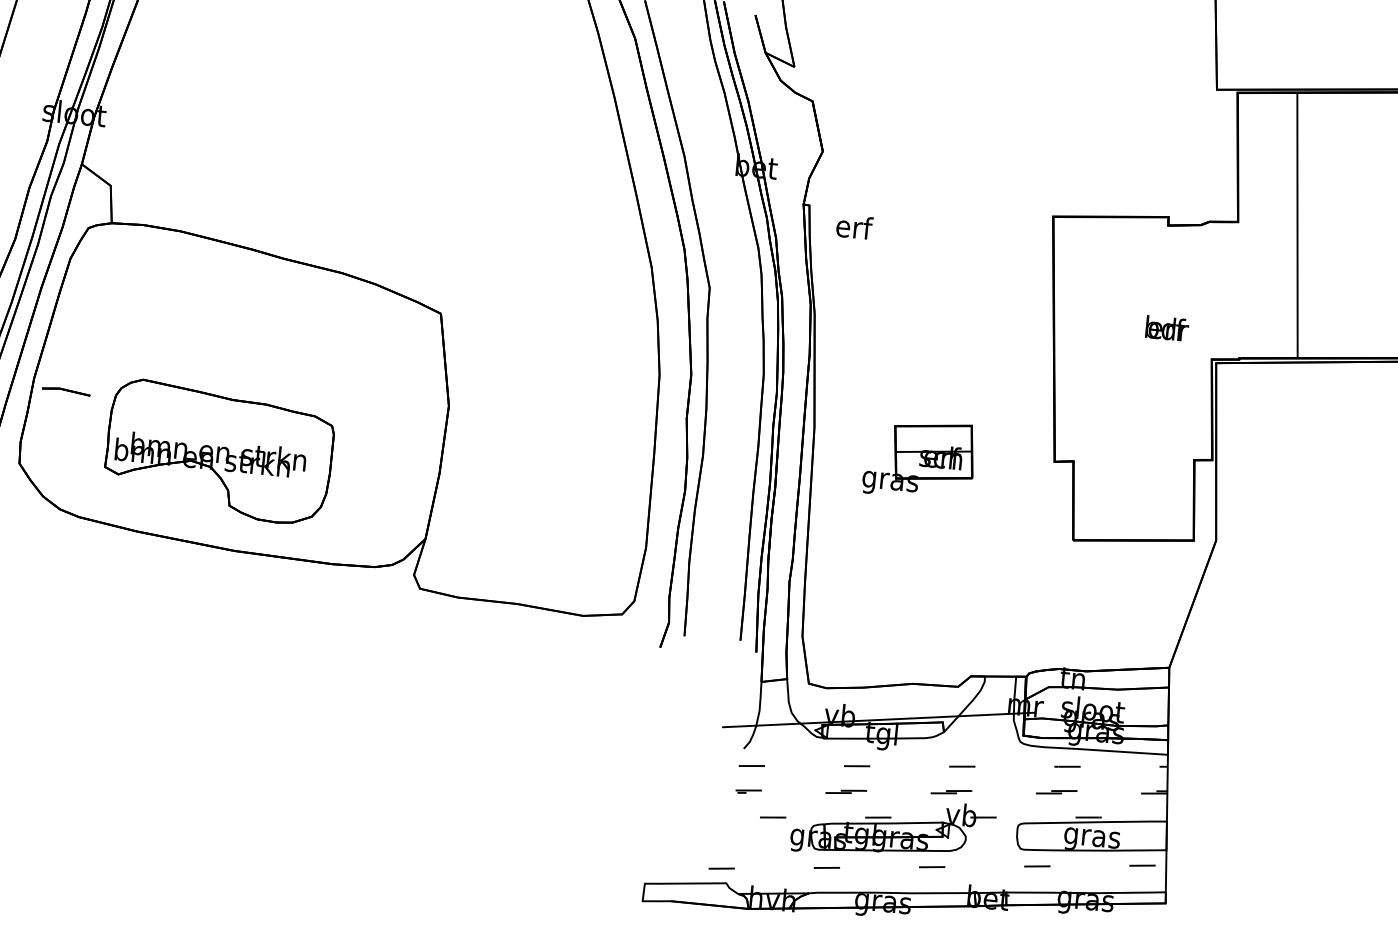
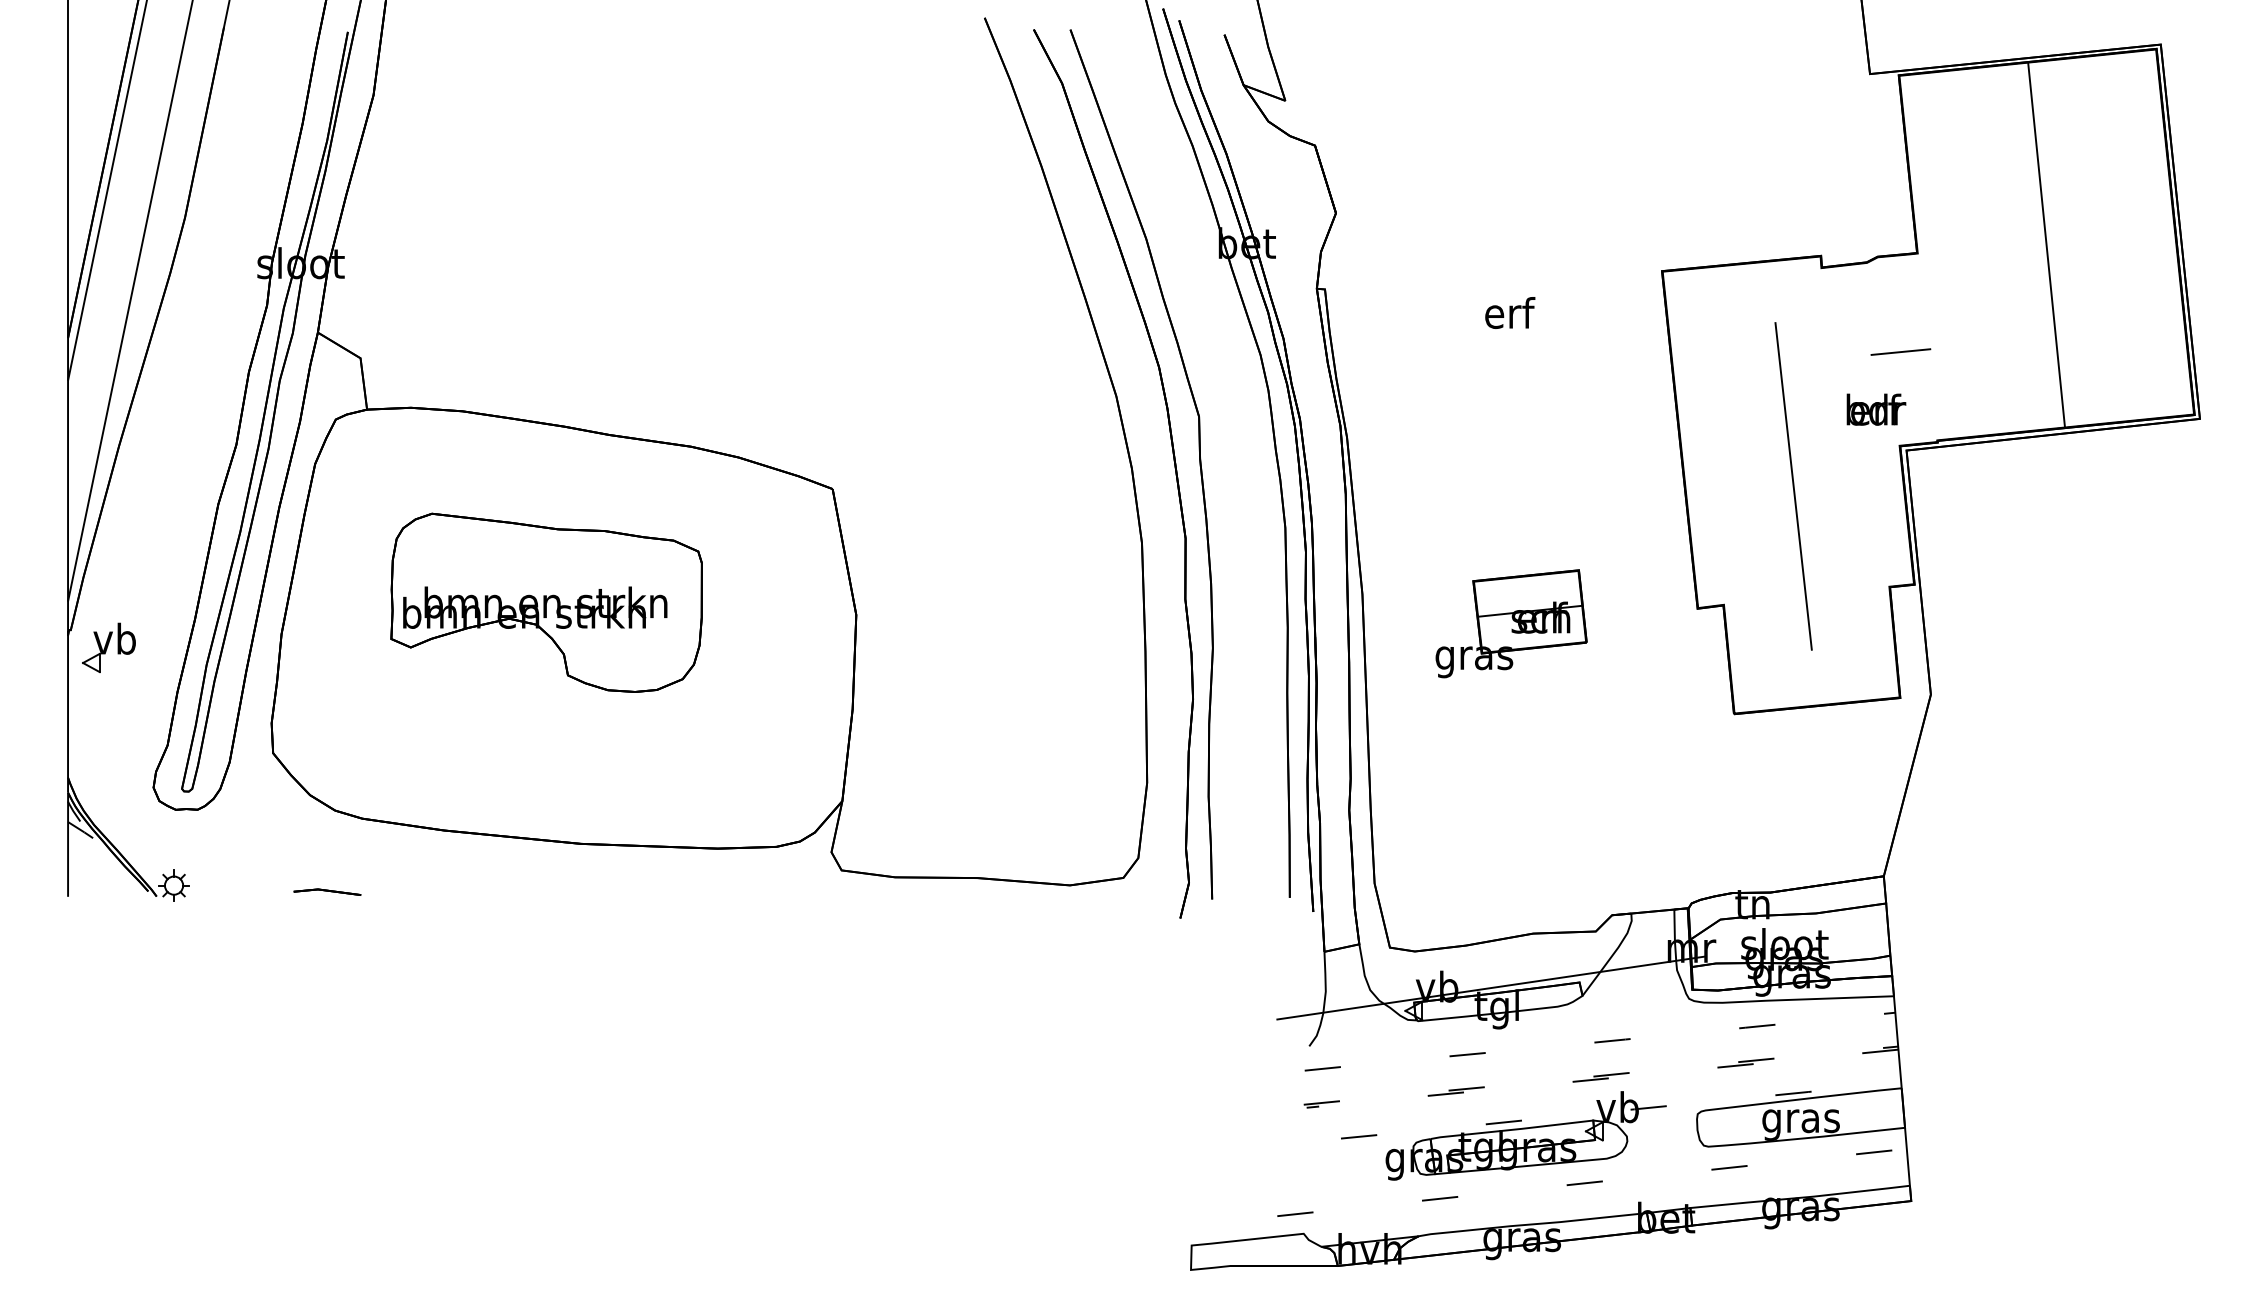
line: (1297, 225) -> (2046, 244), moved
text: (854, 226) -> (1510, 312), moved
line: (1218, 291) -> (1900, 351), added
text: (1167, 328) -> (1876, 409), moved
line: (1132, 380) -> (1793, 486), added
part: (66, 390) -> (327, 891), moved
part: (219, 451) -> (546, 602), moved

